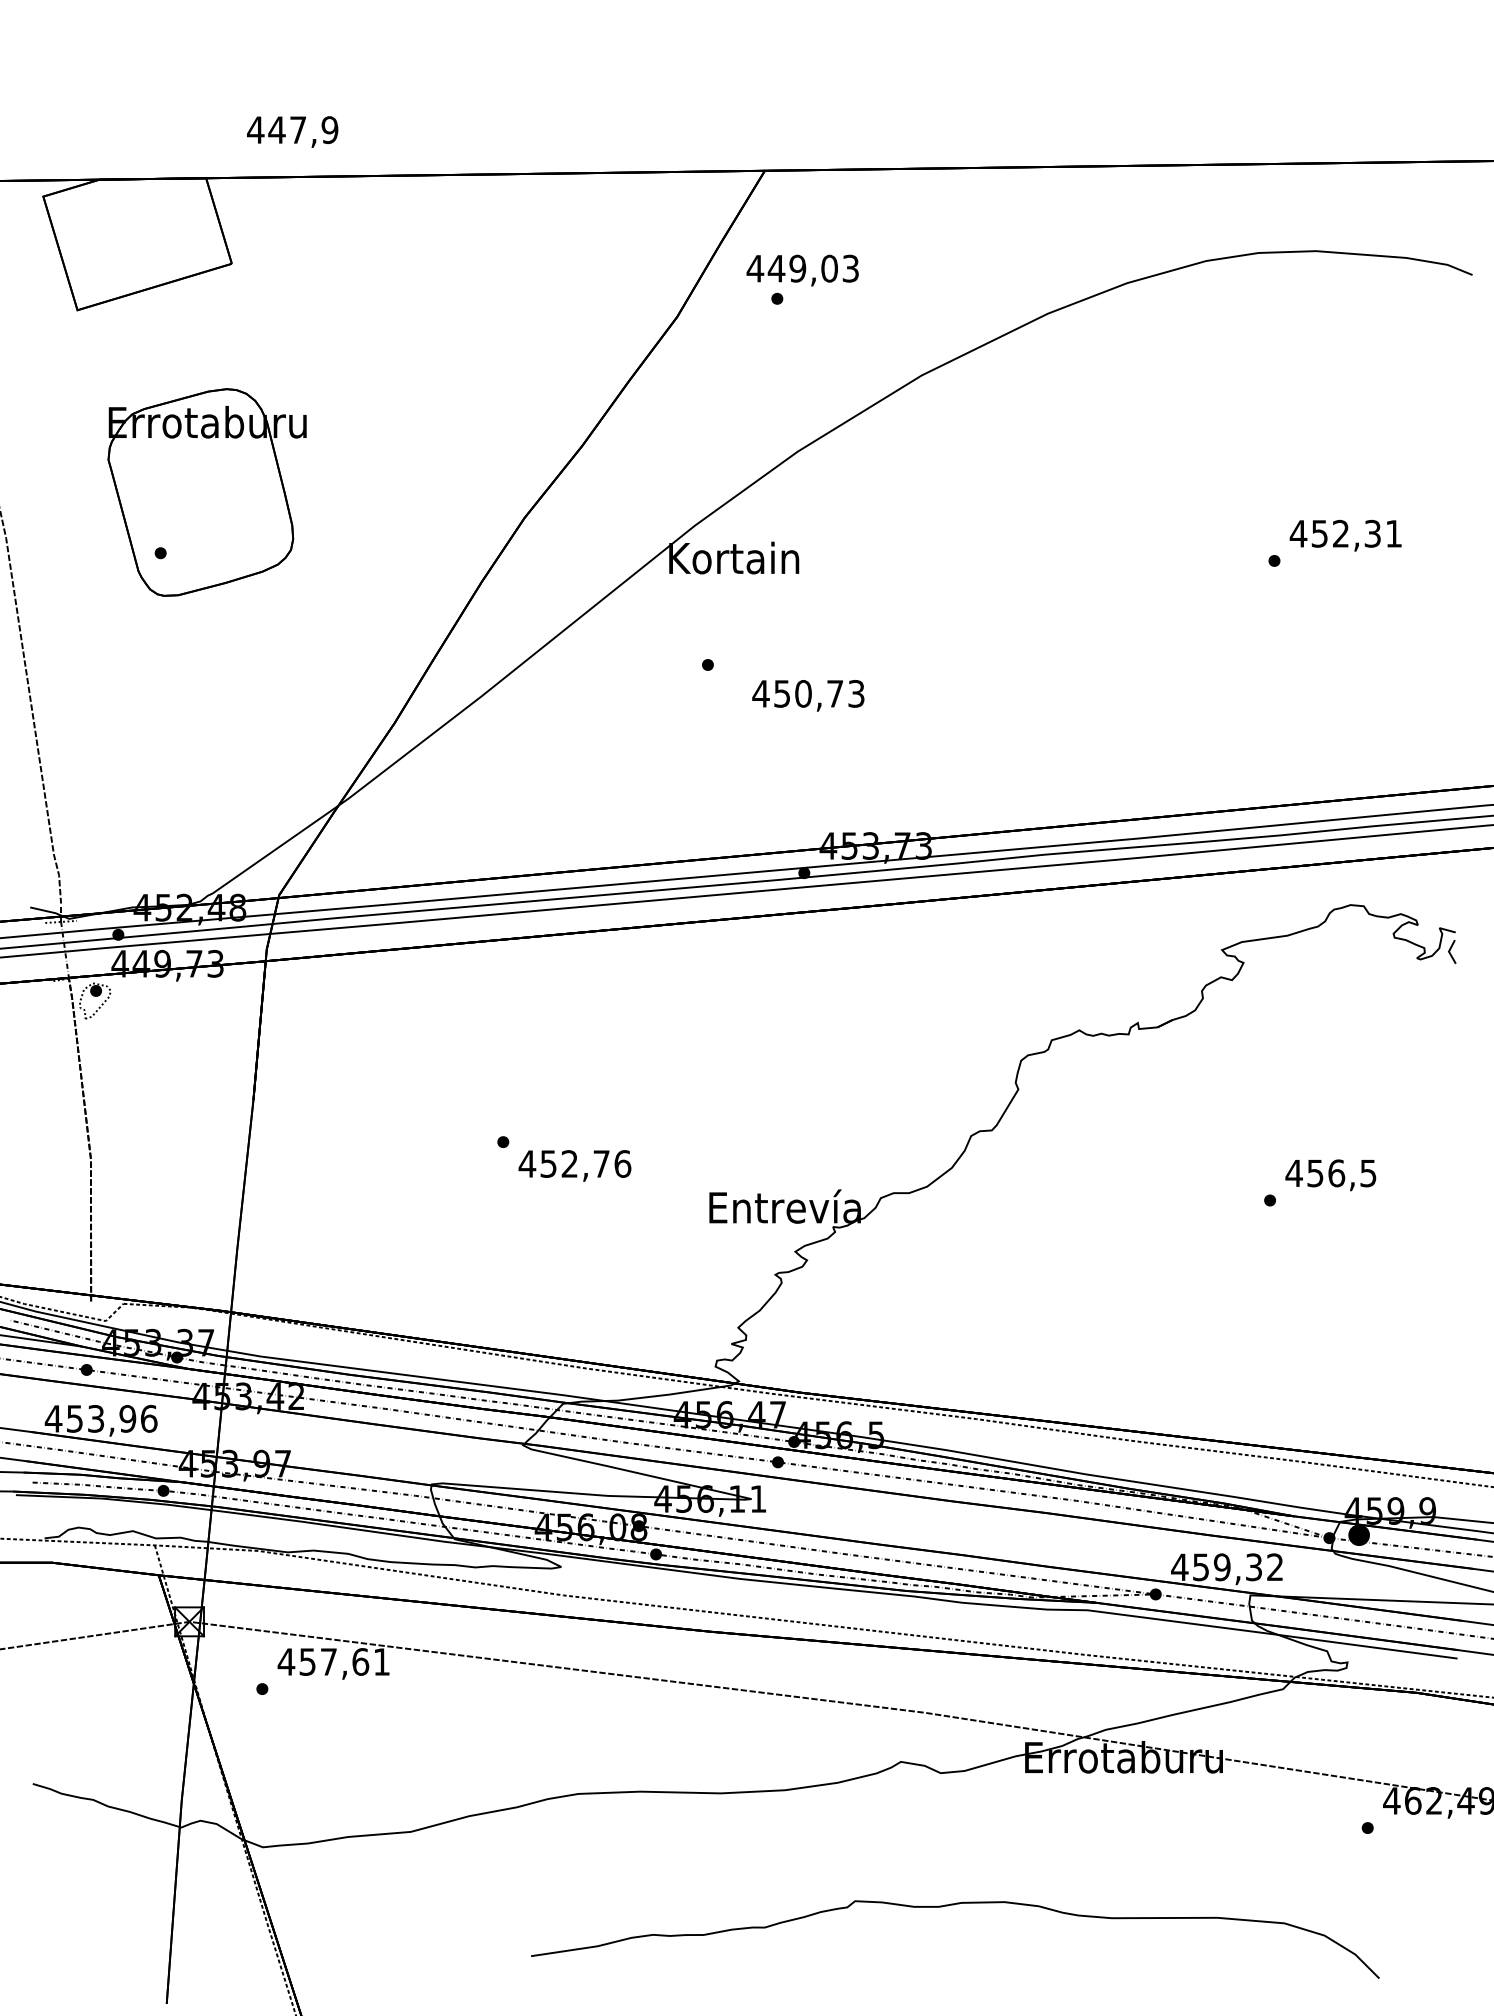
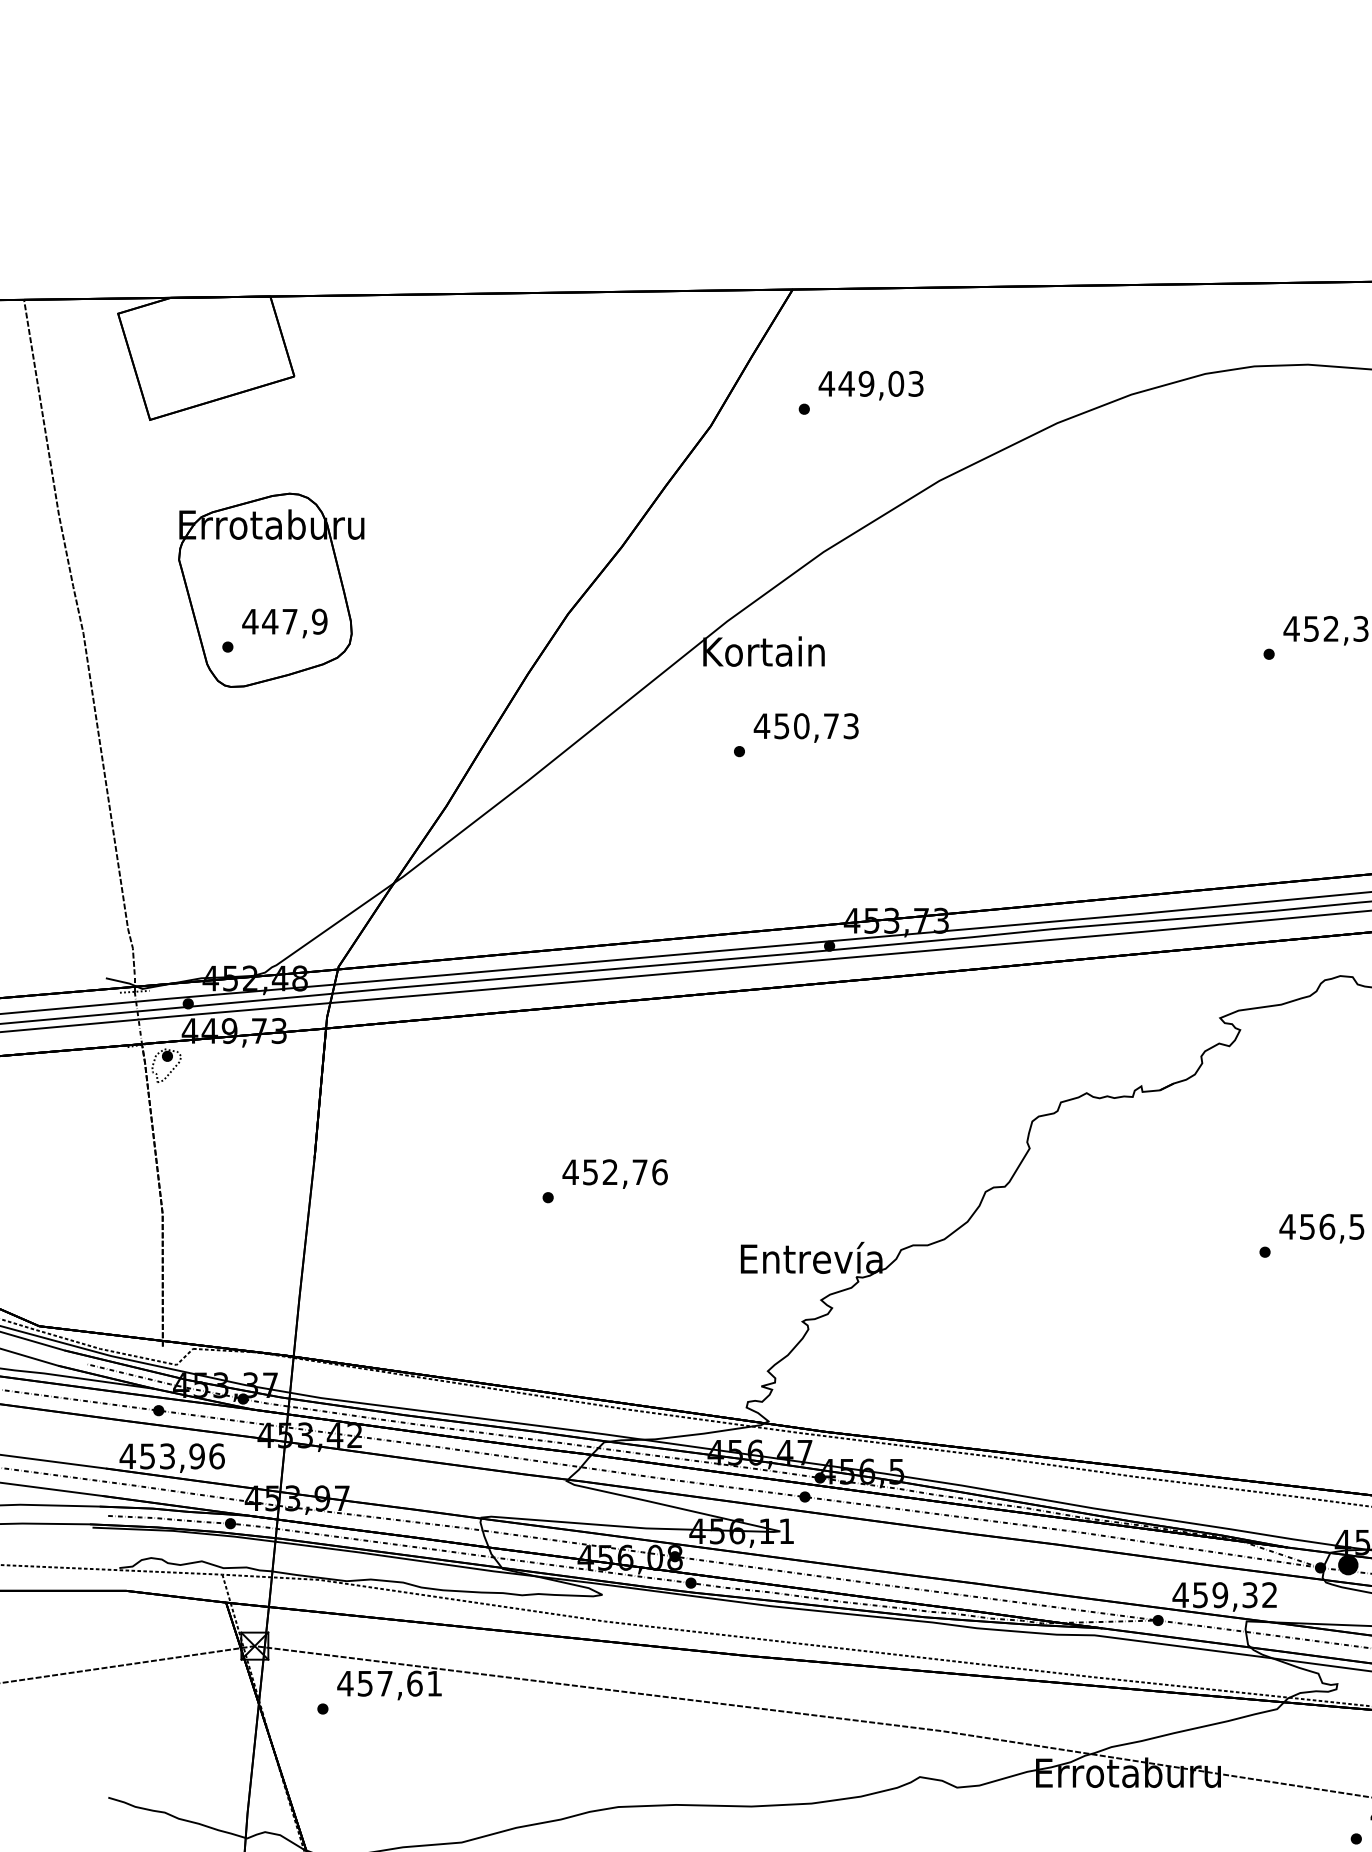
text: (292, 131) -> (284, 623), moved
text: (802, 270) -> (870, 385), moved
text: (808, 695) -> (806, 727), moved
text: (574, 1165) -> (614, 1173), moved

